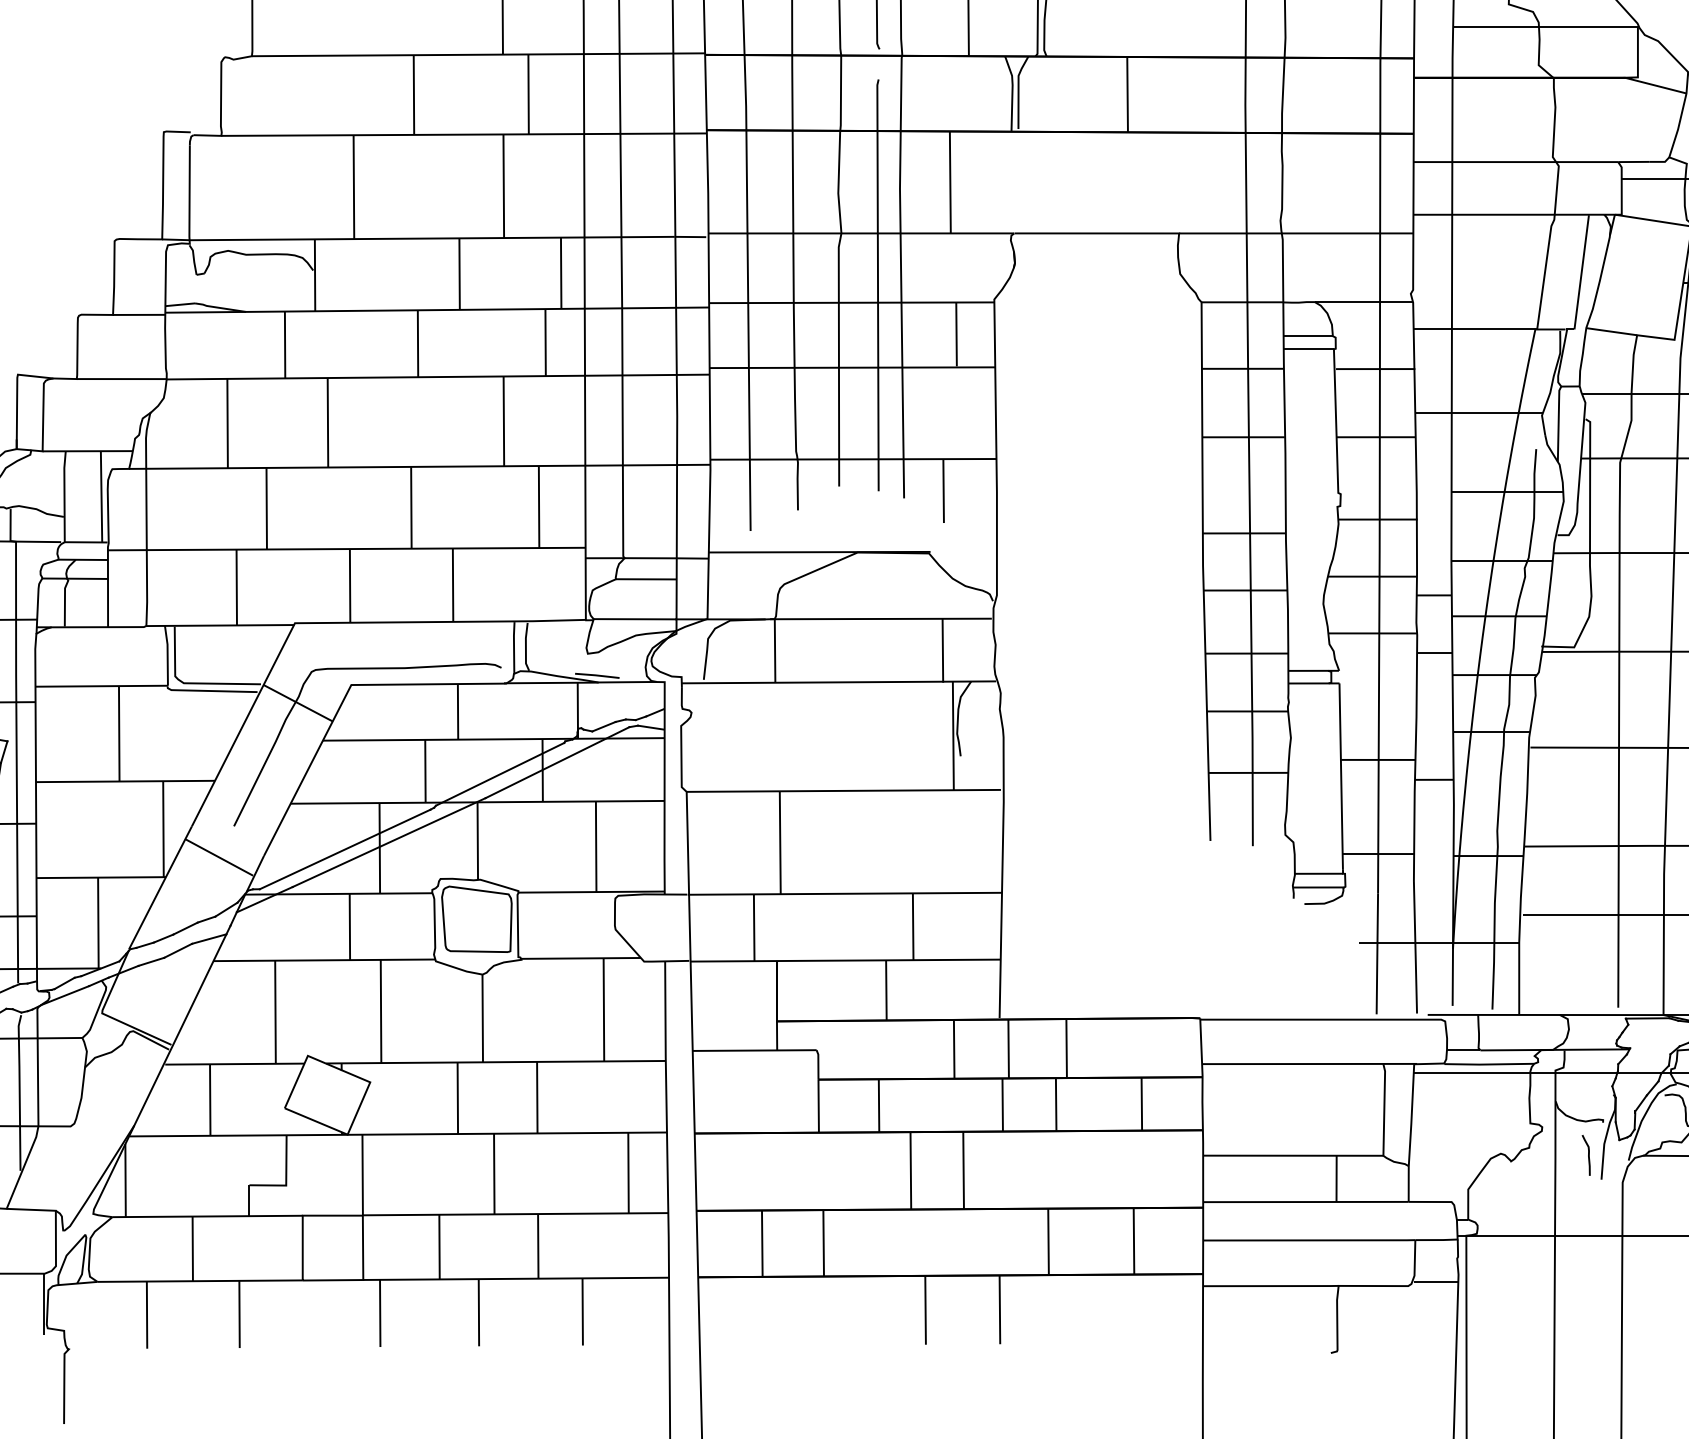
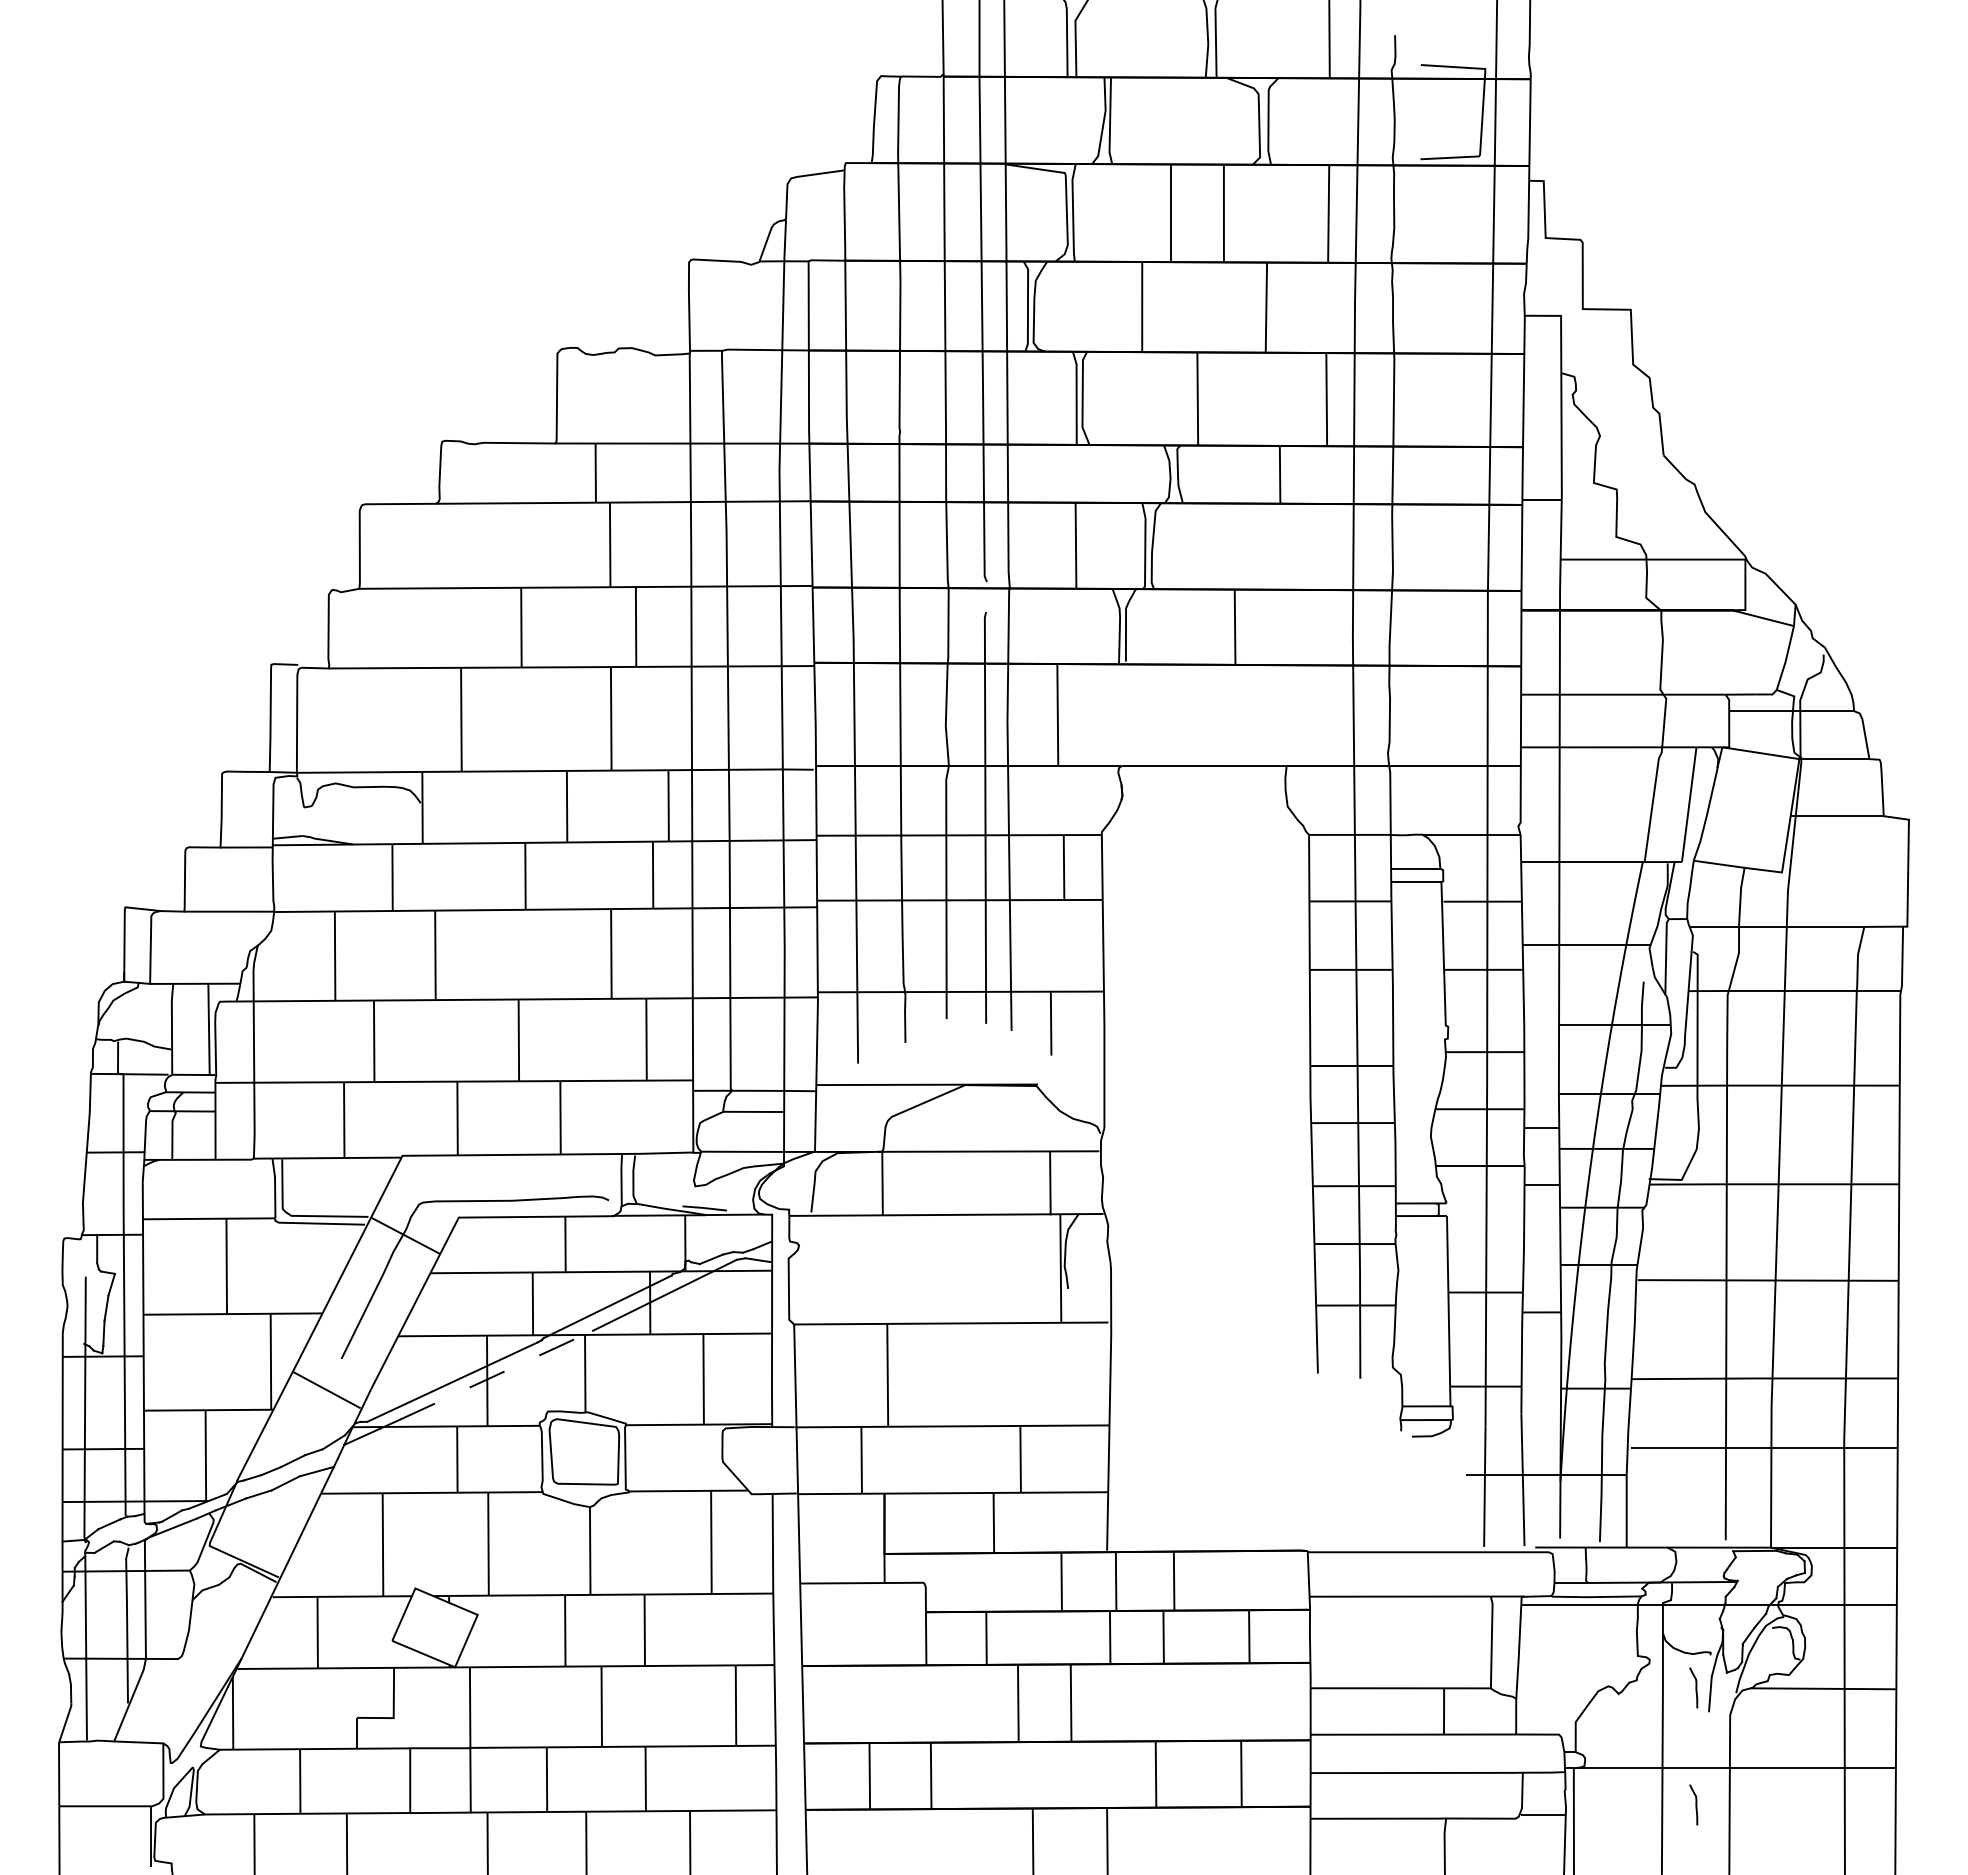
line: (390, 841) -> (497, 1374), solid -> dashed
curve: (1588, 1271) -> (1695, 1804), added

